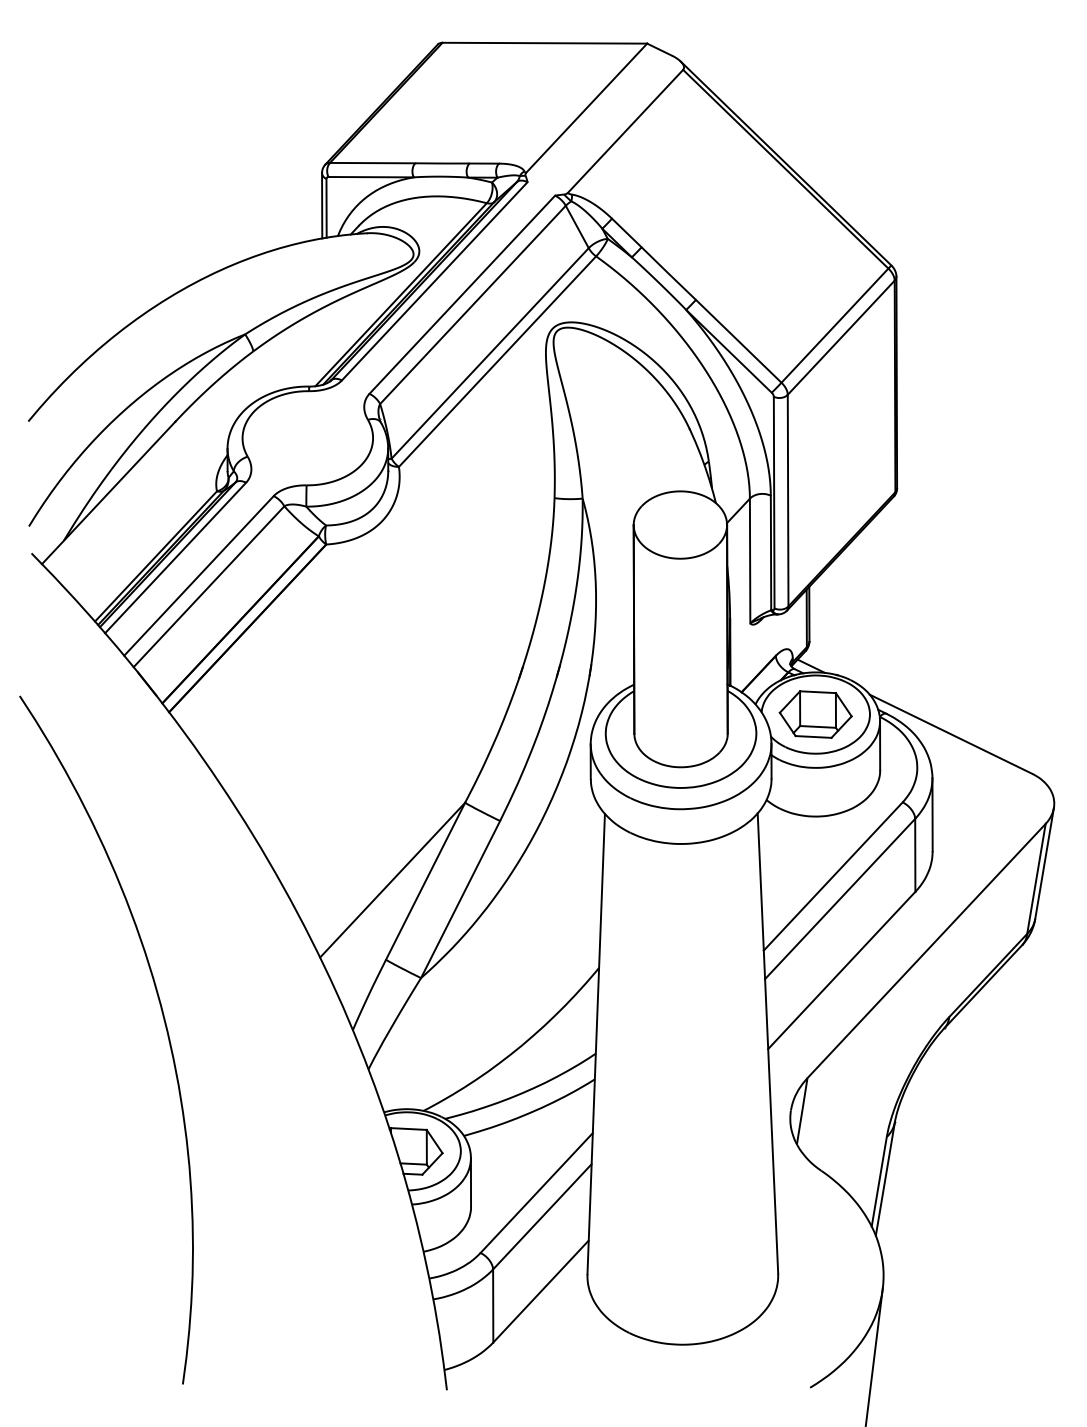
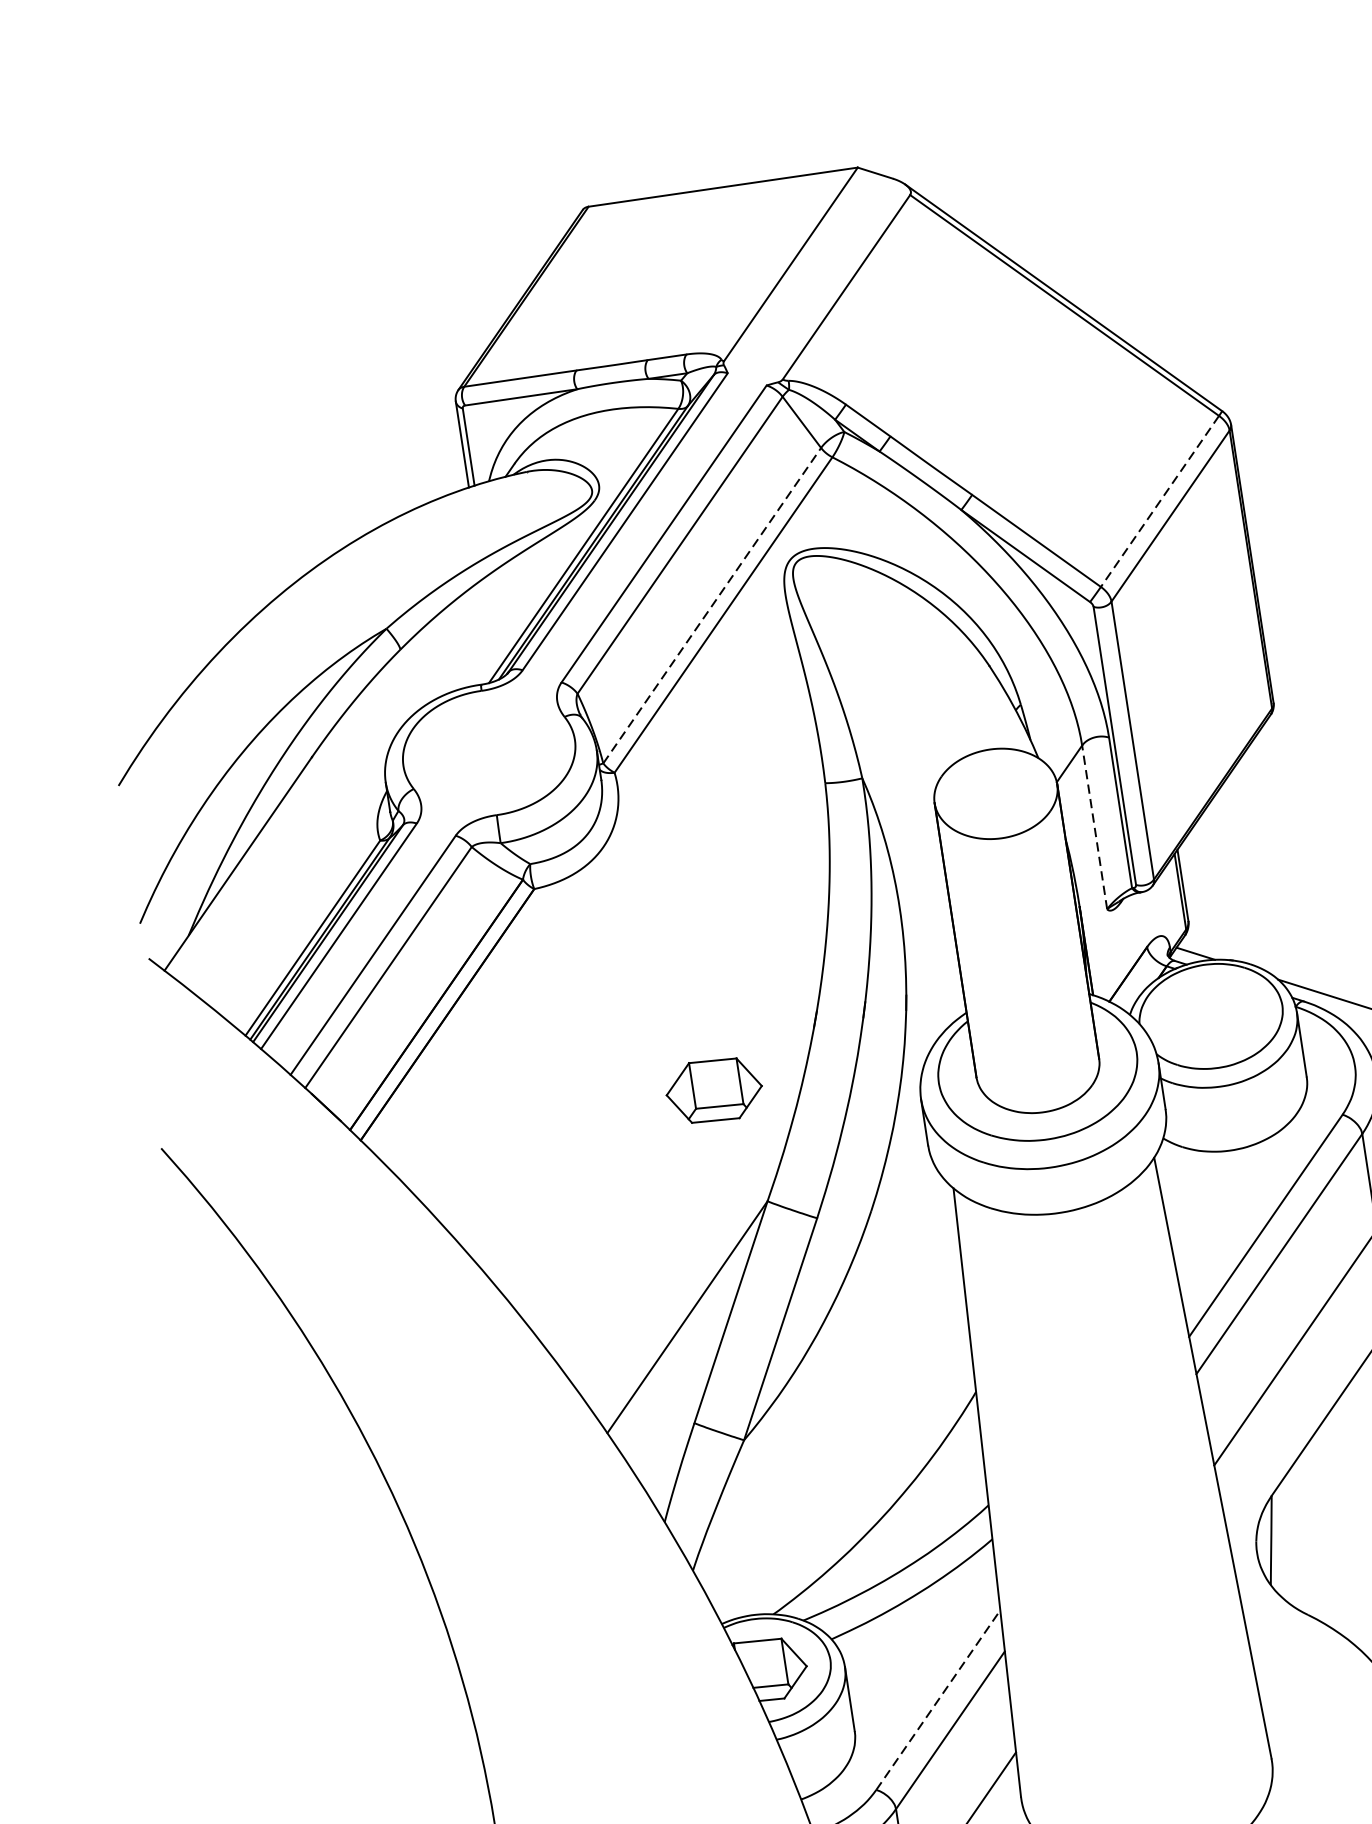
line: (834, 326) -> (1159, 502), solid -> dashed
line: (490, 353) -> (712, 605), solid -> dashed
line: (750, 560) -> (1095, 826), solid -> dashed
part: (815, 714) -> (713, 1090), moved
line: (537, 1192) -> (939, 1699), solid -> dashed

